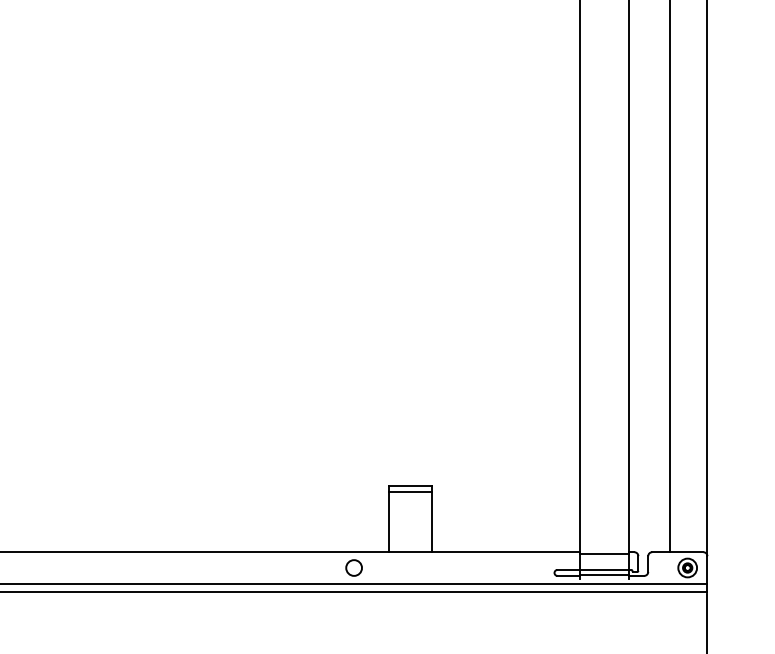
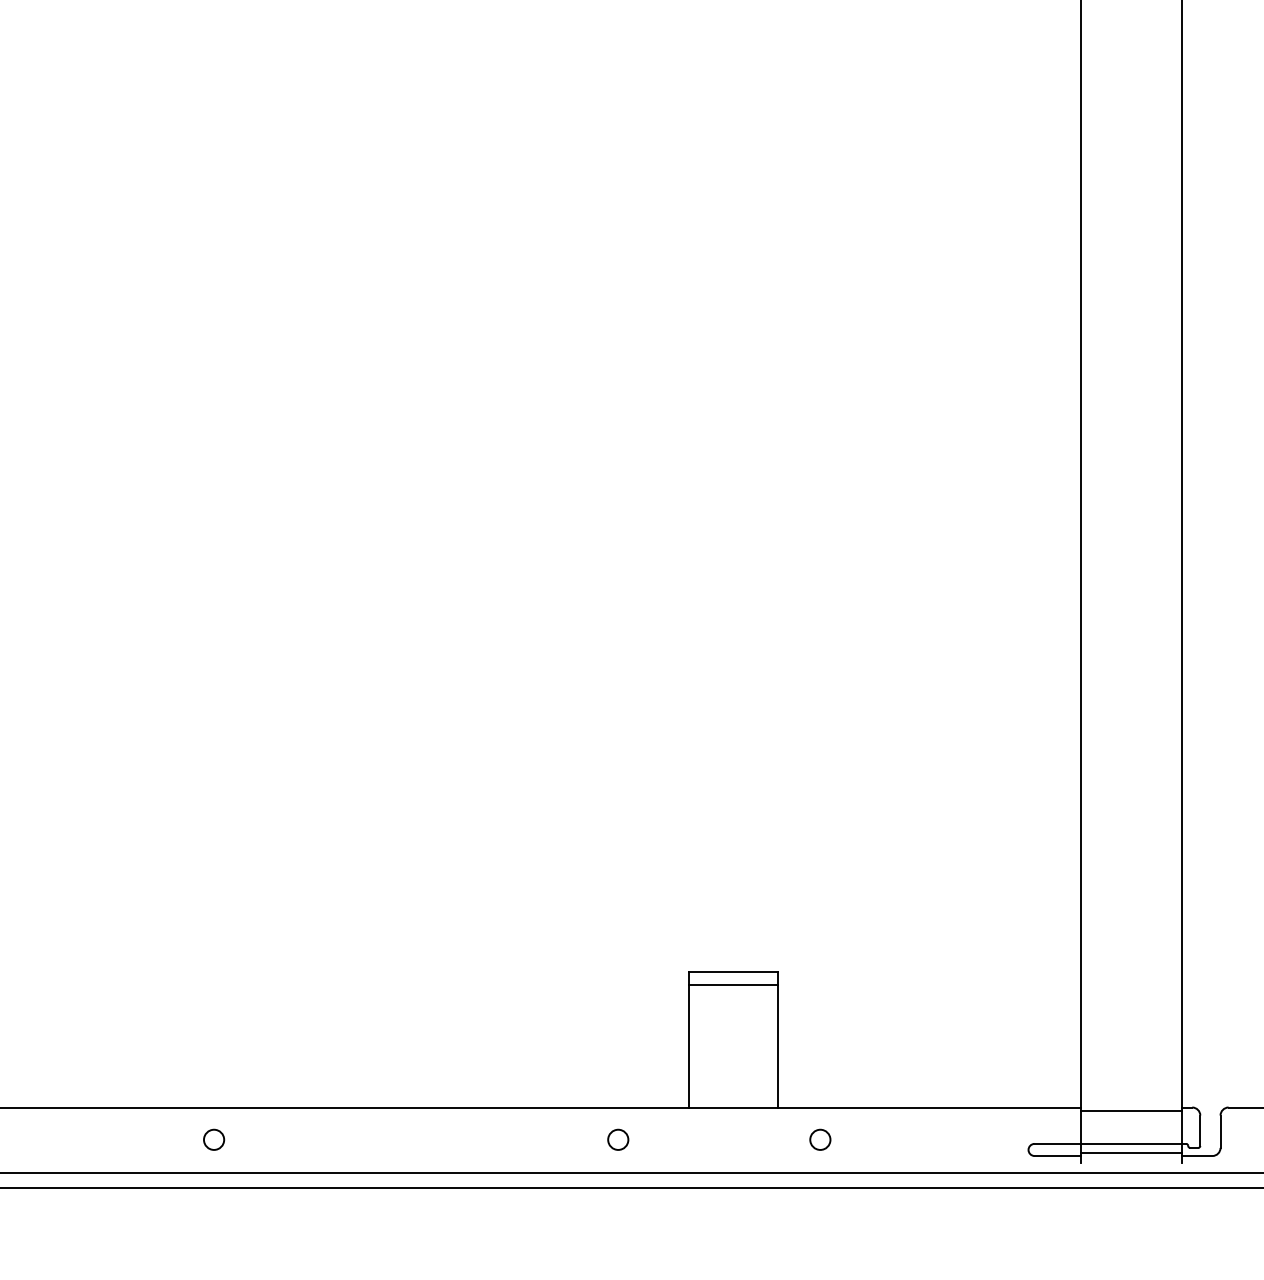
circle: (156, 567) -> (213, 1138), added
circle: (354, 567) -> (618, 1138), size x0.62
circle: (452, 567) -> (819, 1138), added

